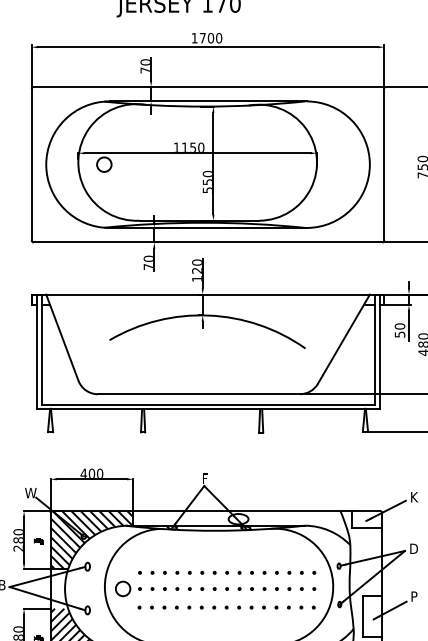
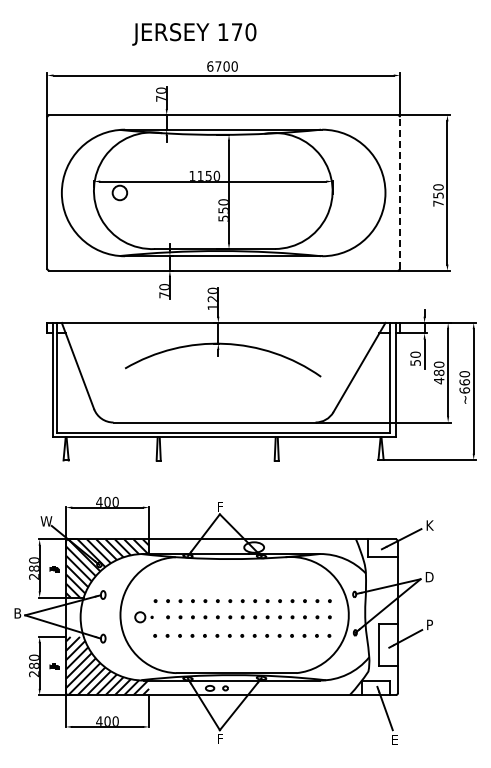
text: (194, 38) -> (210, 66), 1700 -> 6700
line: (383, 164) -> (399, 192), solid -> dashed
part: (127, 589) -> (143, 617), size x0.7

